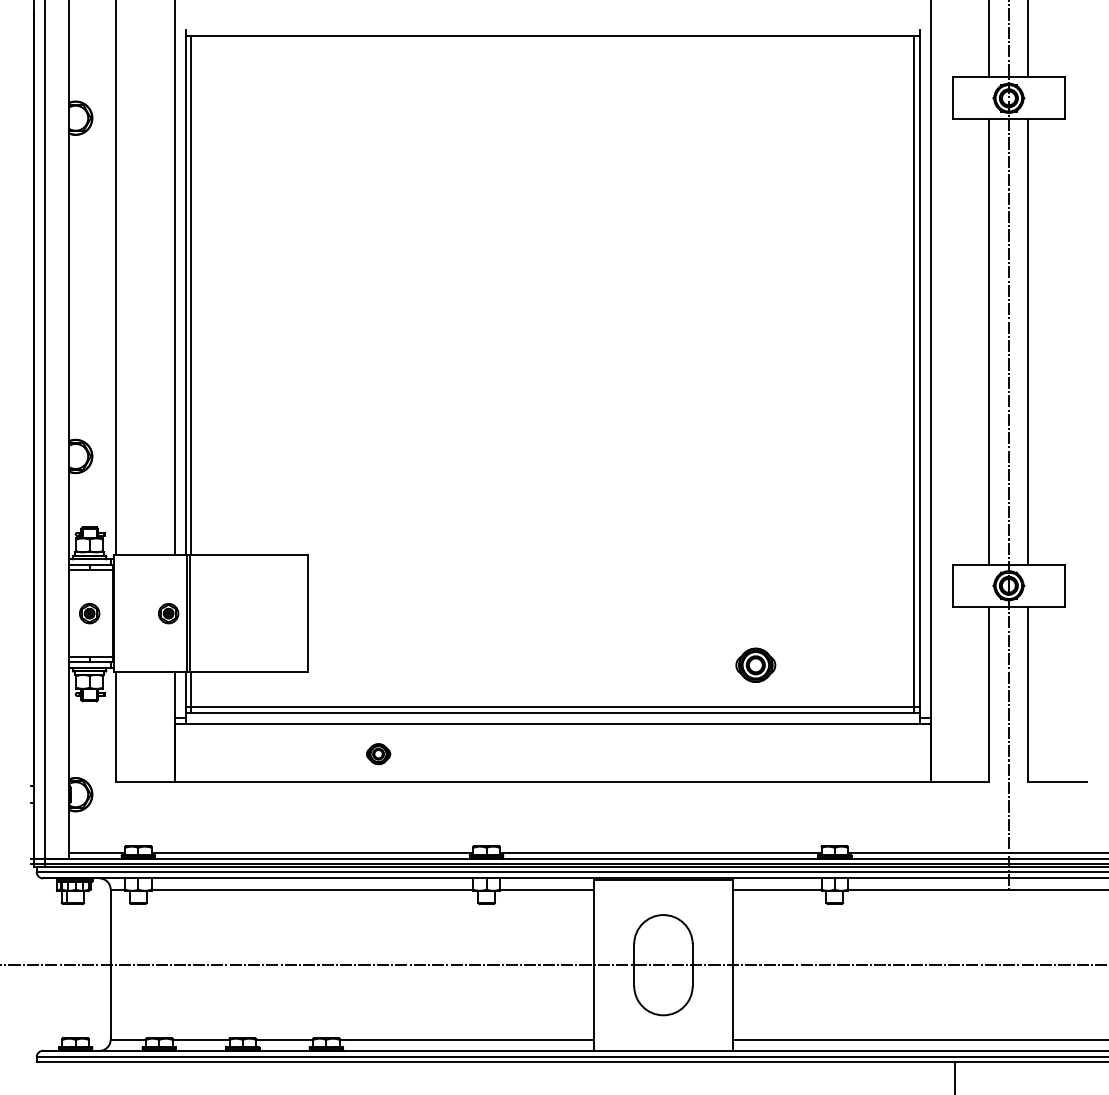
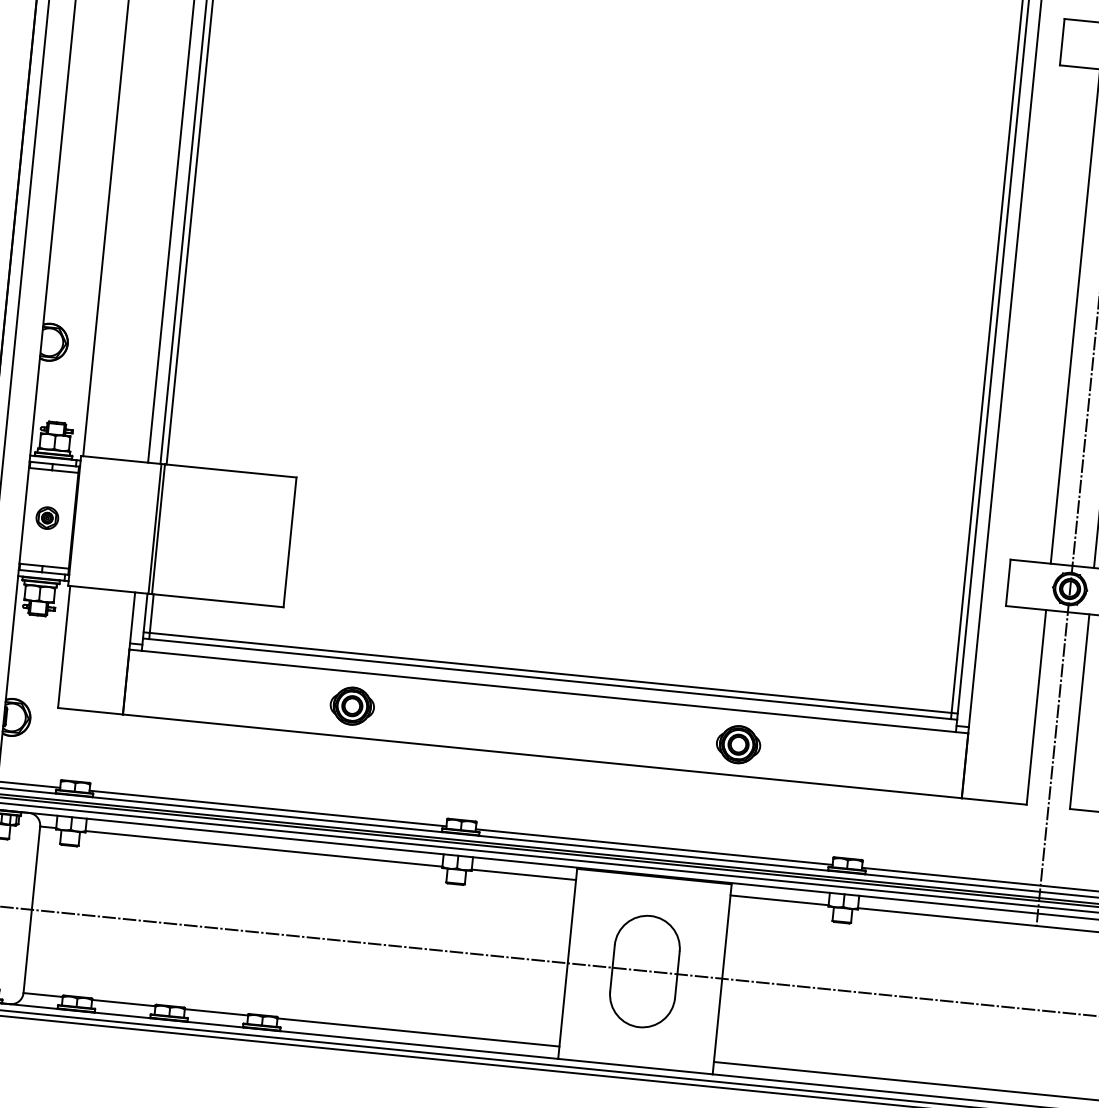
part: (168, 613) -> (134, 526), removed
part: (755, 664) -> (738, 743), moved
part: (378, 753) -> (352, 705), size x1.67

